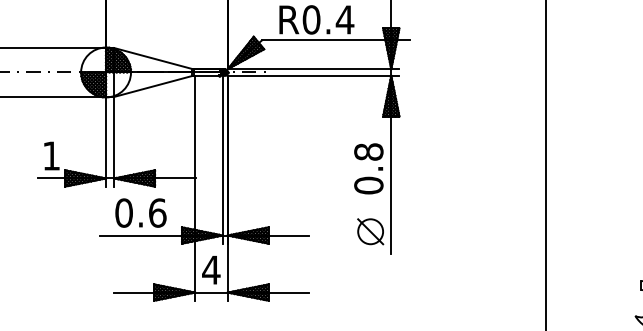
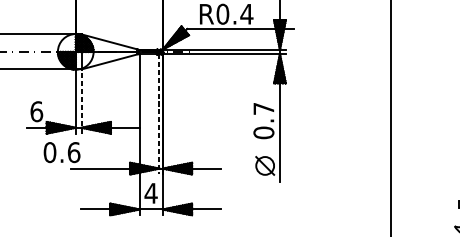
line: (114, 141) -> (81, 101), solid -> dashed
text: (368, 151) -> (263, 108), 0.8 -> 0.7
text: (51, 155) -> (36, 111), 1 -> 6
line: (222, 159) -> (159, 114), solid -> dashed
text: (140, 212) -> (61, 152), moved

